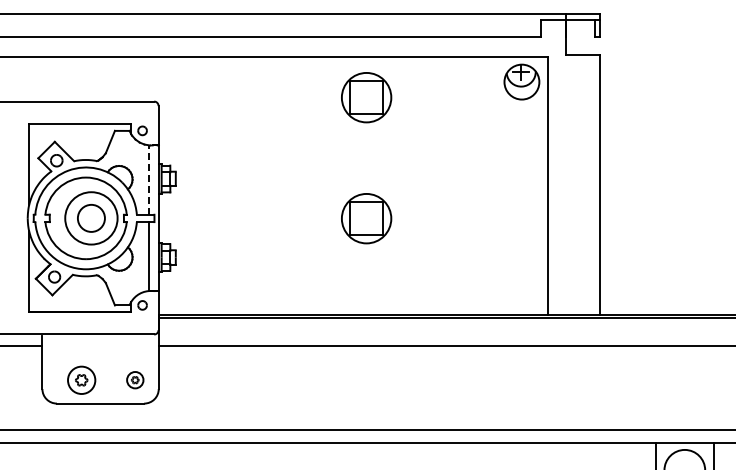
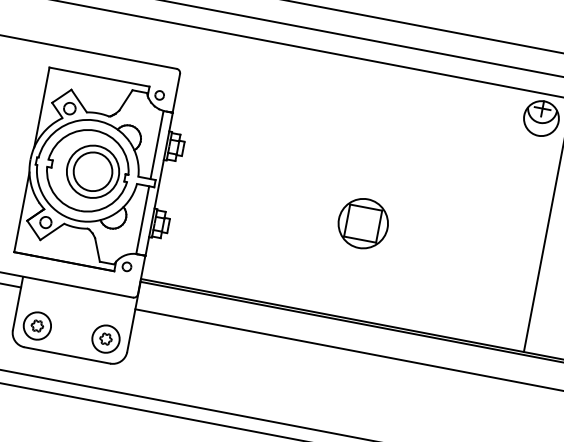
part: (366, 97) -> (385, 104), removed
line: (149, 180) -> (157, 145), dashed -> solid
circle: (91, 218) -> (93, 171), size x1.43
part: (81, 379) -> (37, 325), moved
part: (134, 379) -> (105, 338), size x1.67

